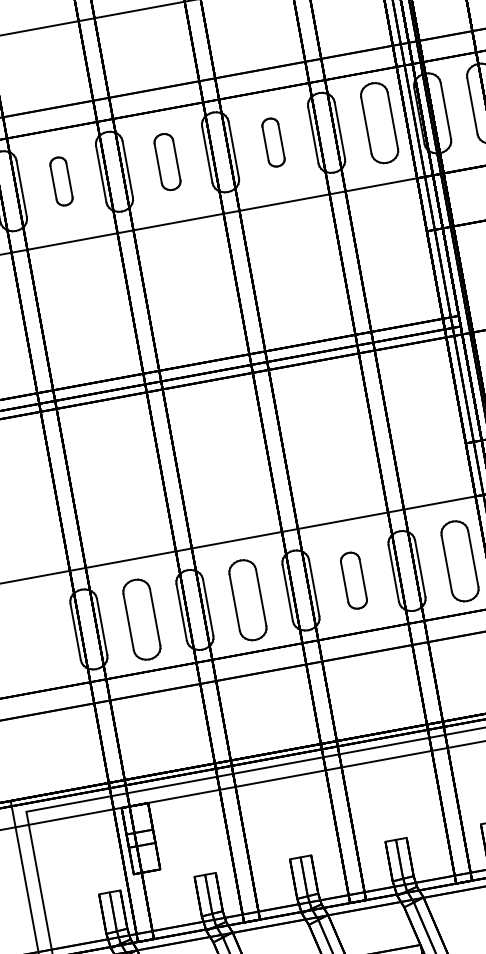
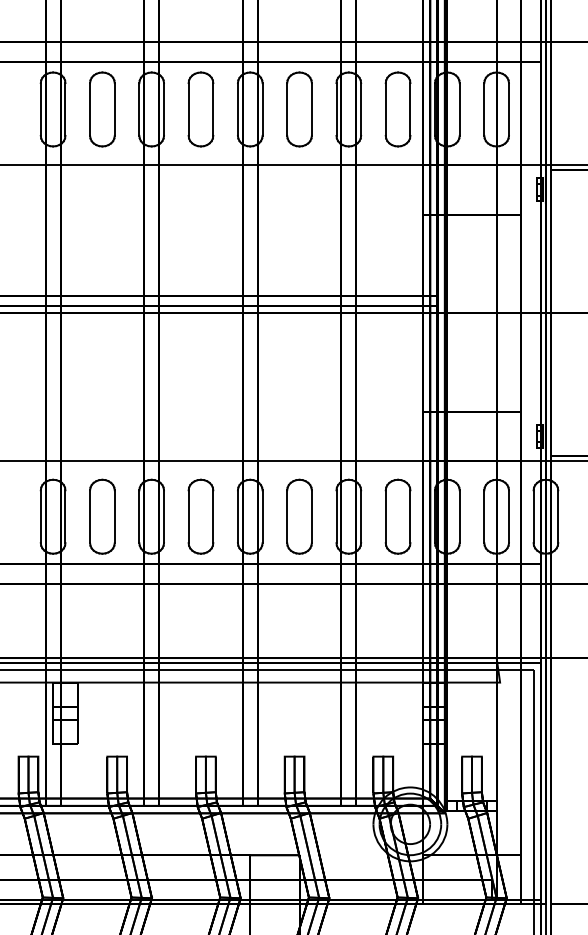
part: (273, 142) -> (299, 109), size x1.67
part: (167, 162) -> (200, 109), size x1.43
part: (61, 181) -> (102, 109), size x1.67
part: (353, 580) -> (299, 516), size x1.43

